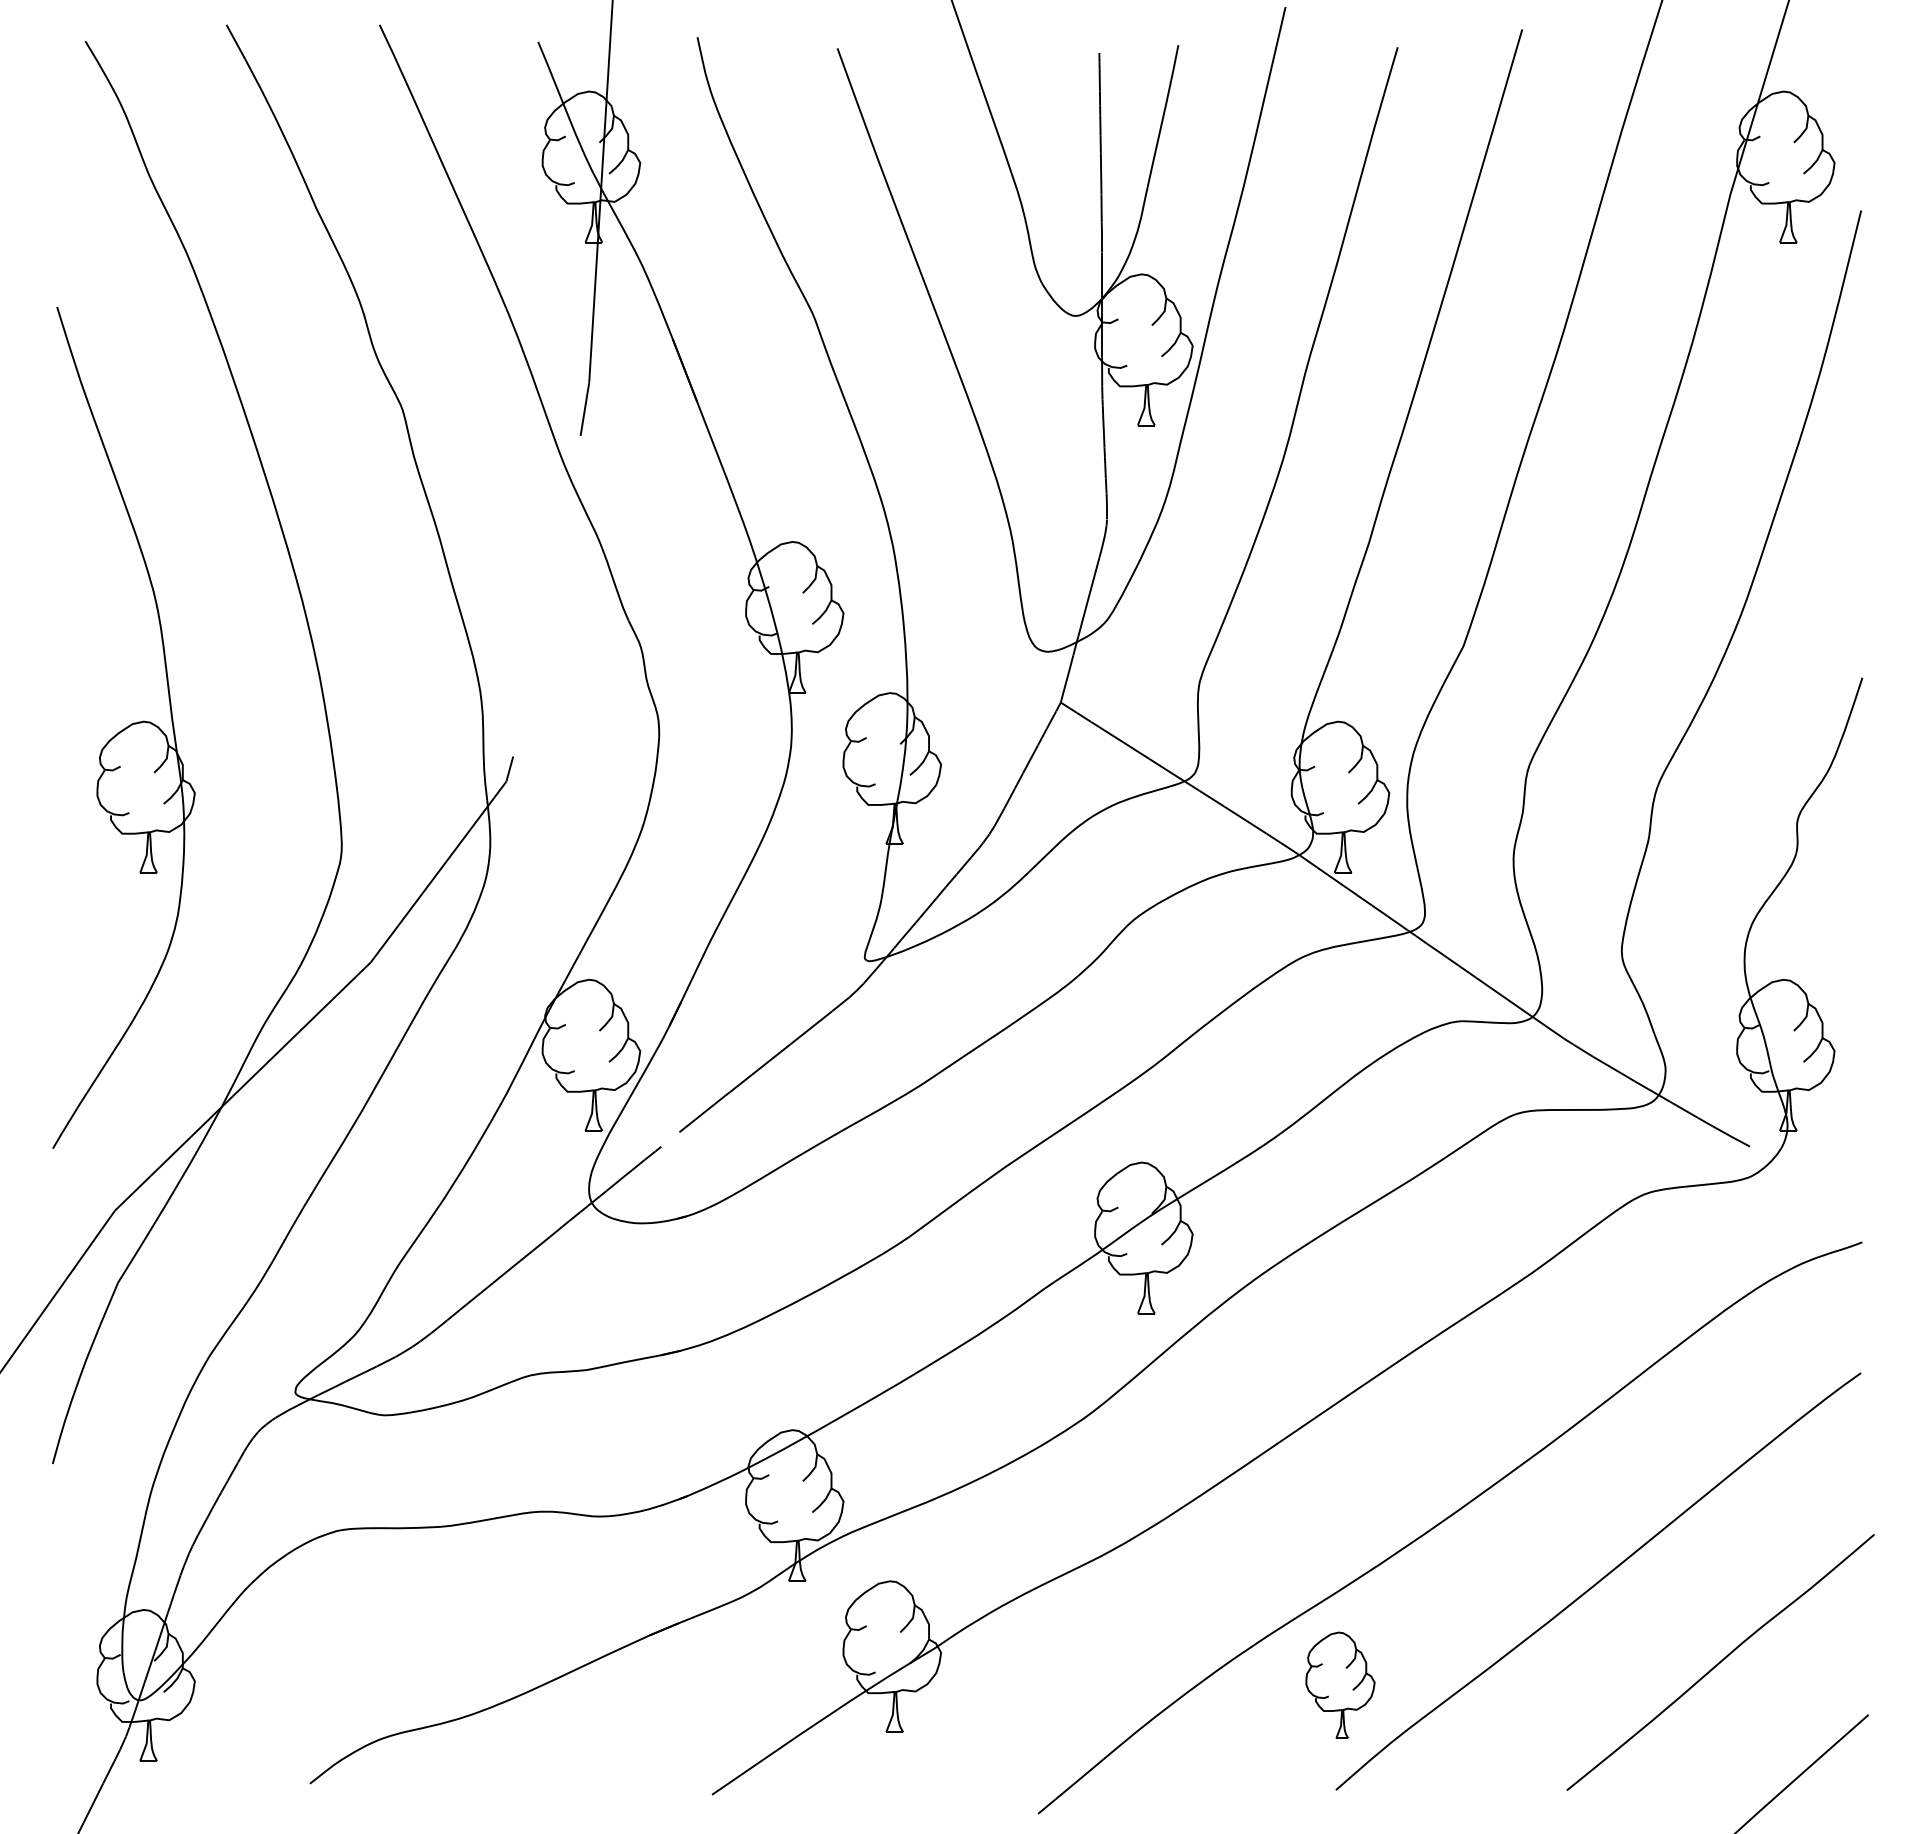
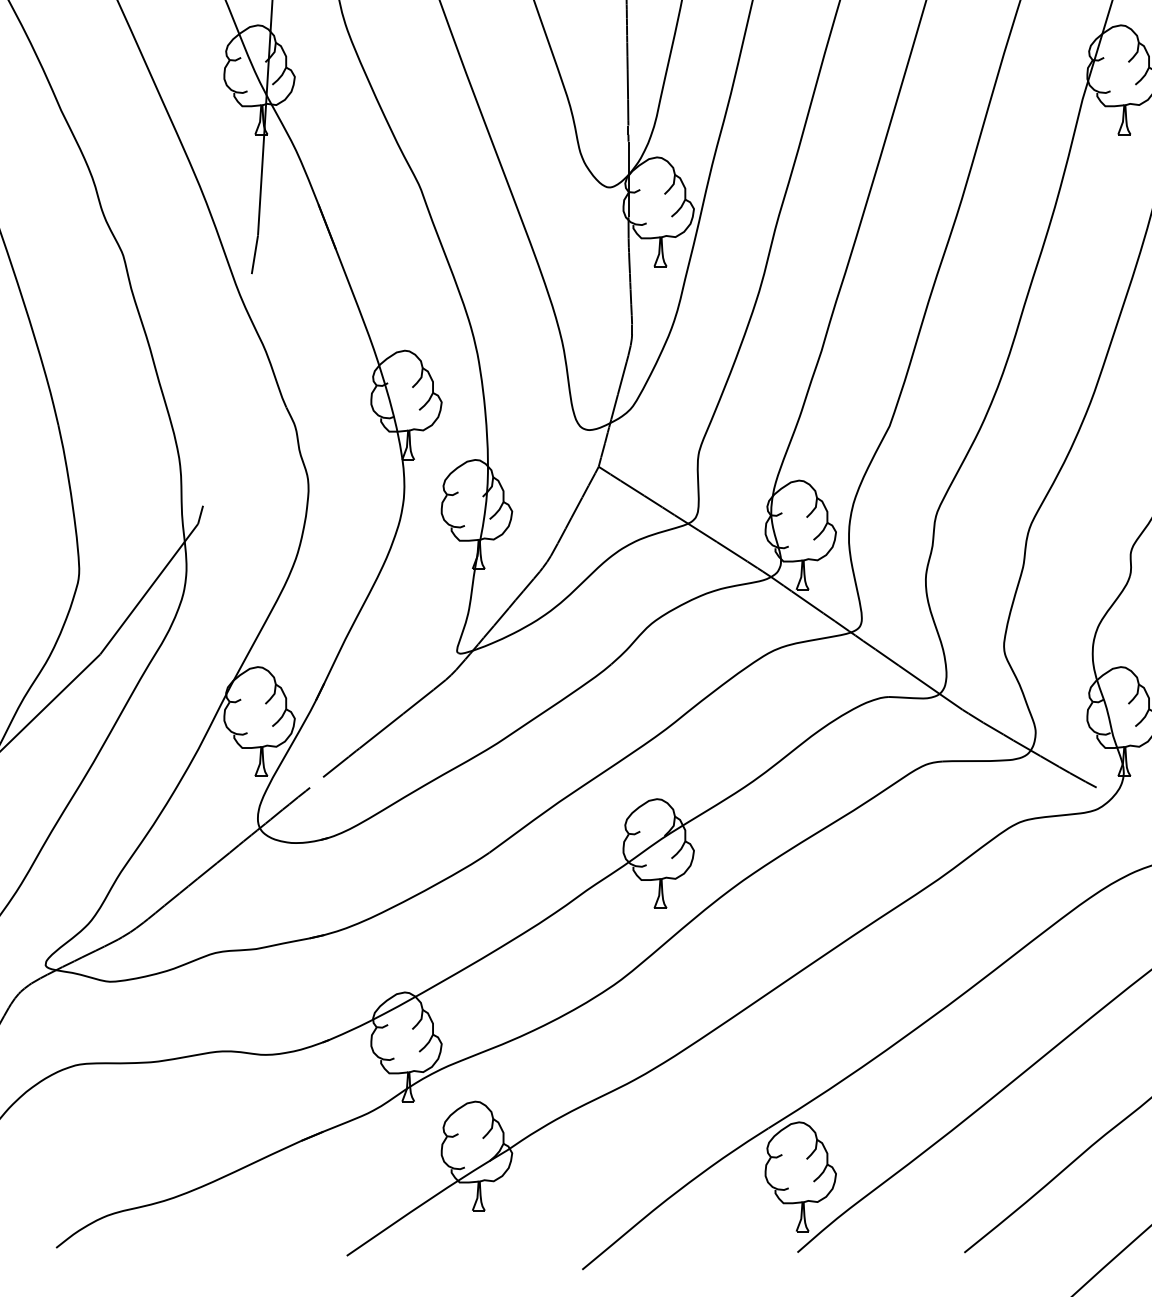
part: (1340, 1685) -> (800, 1176), size x1.43

